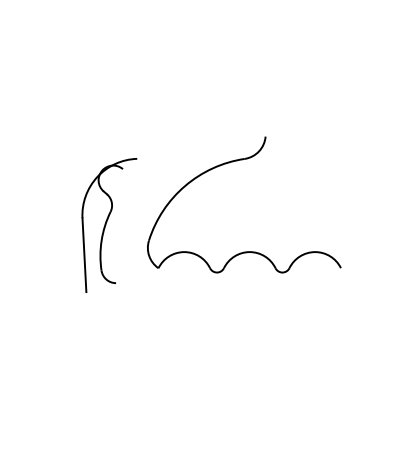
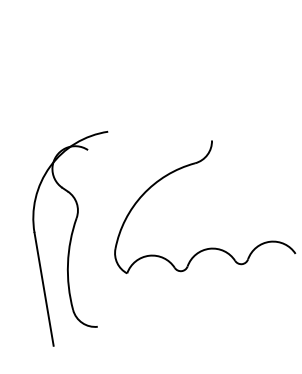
part: (109, 225) -> (77, 239), size x1.67

